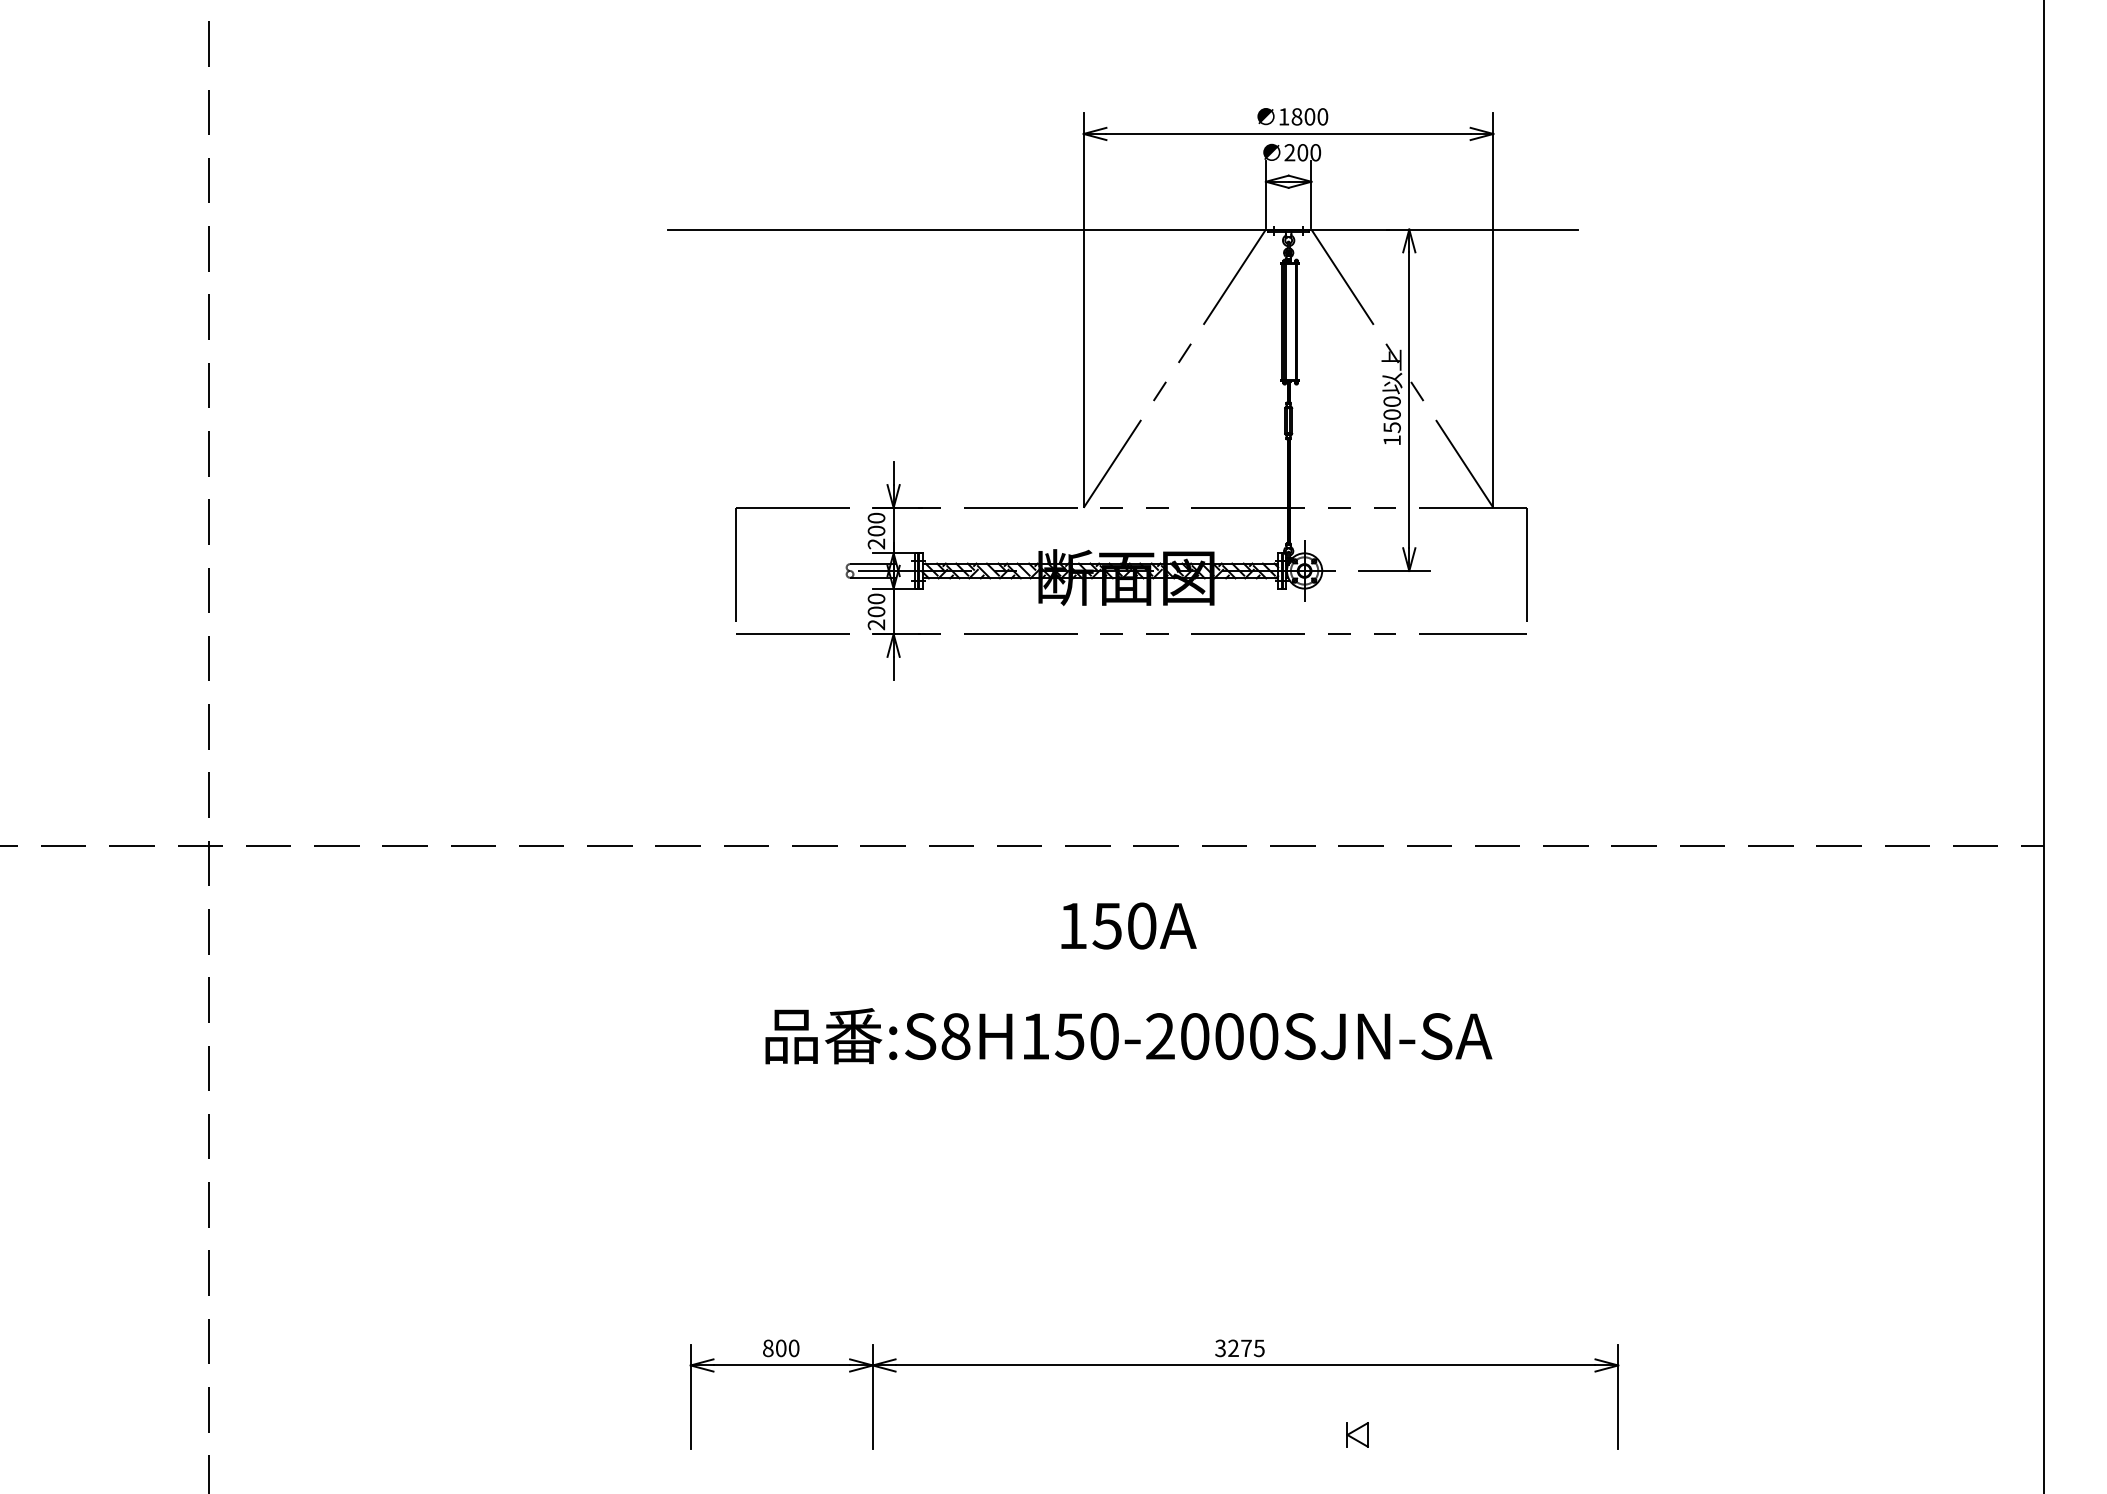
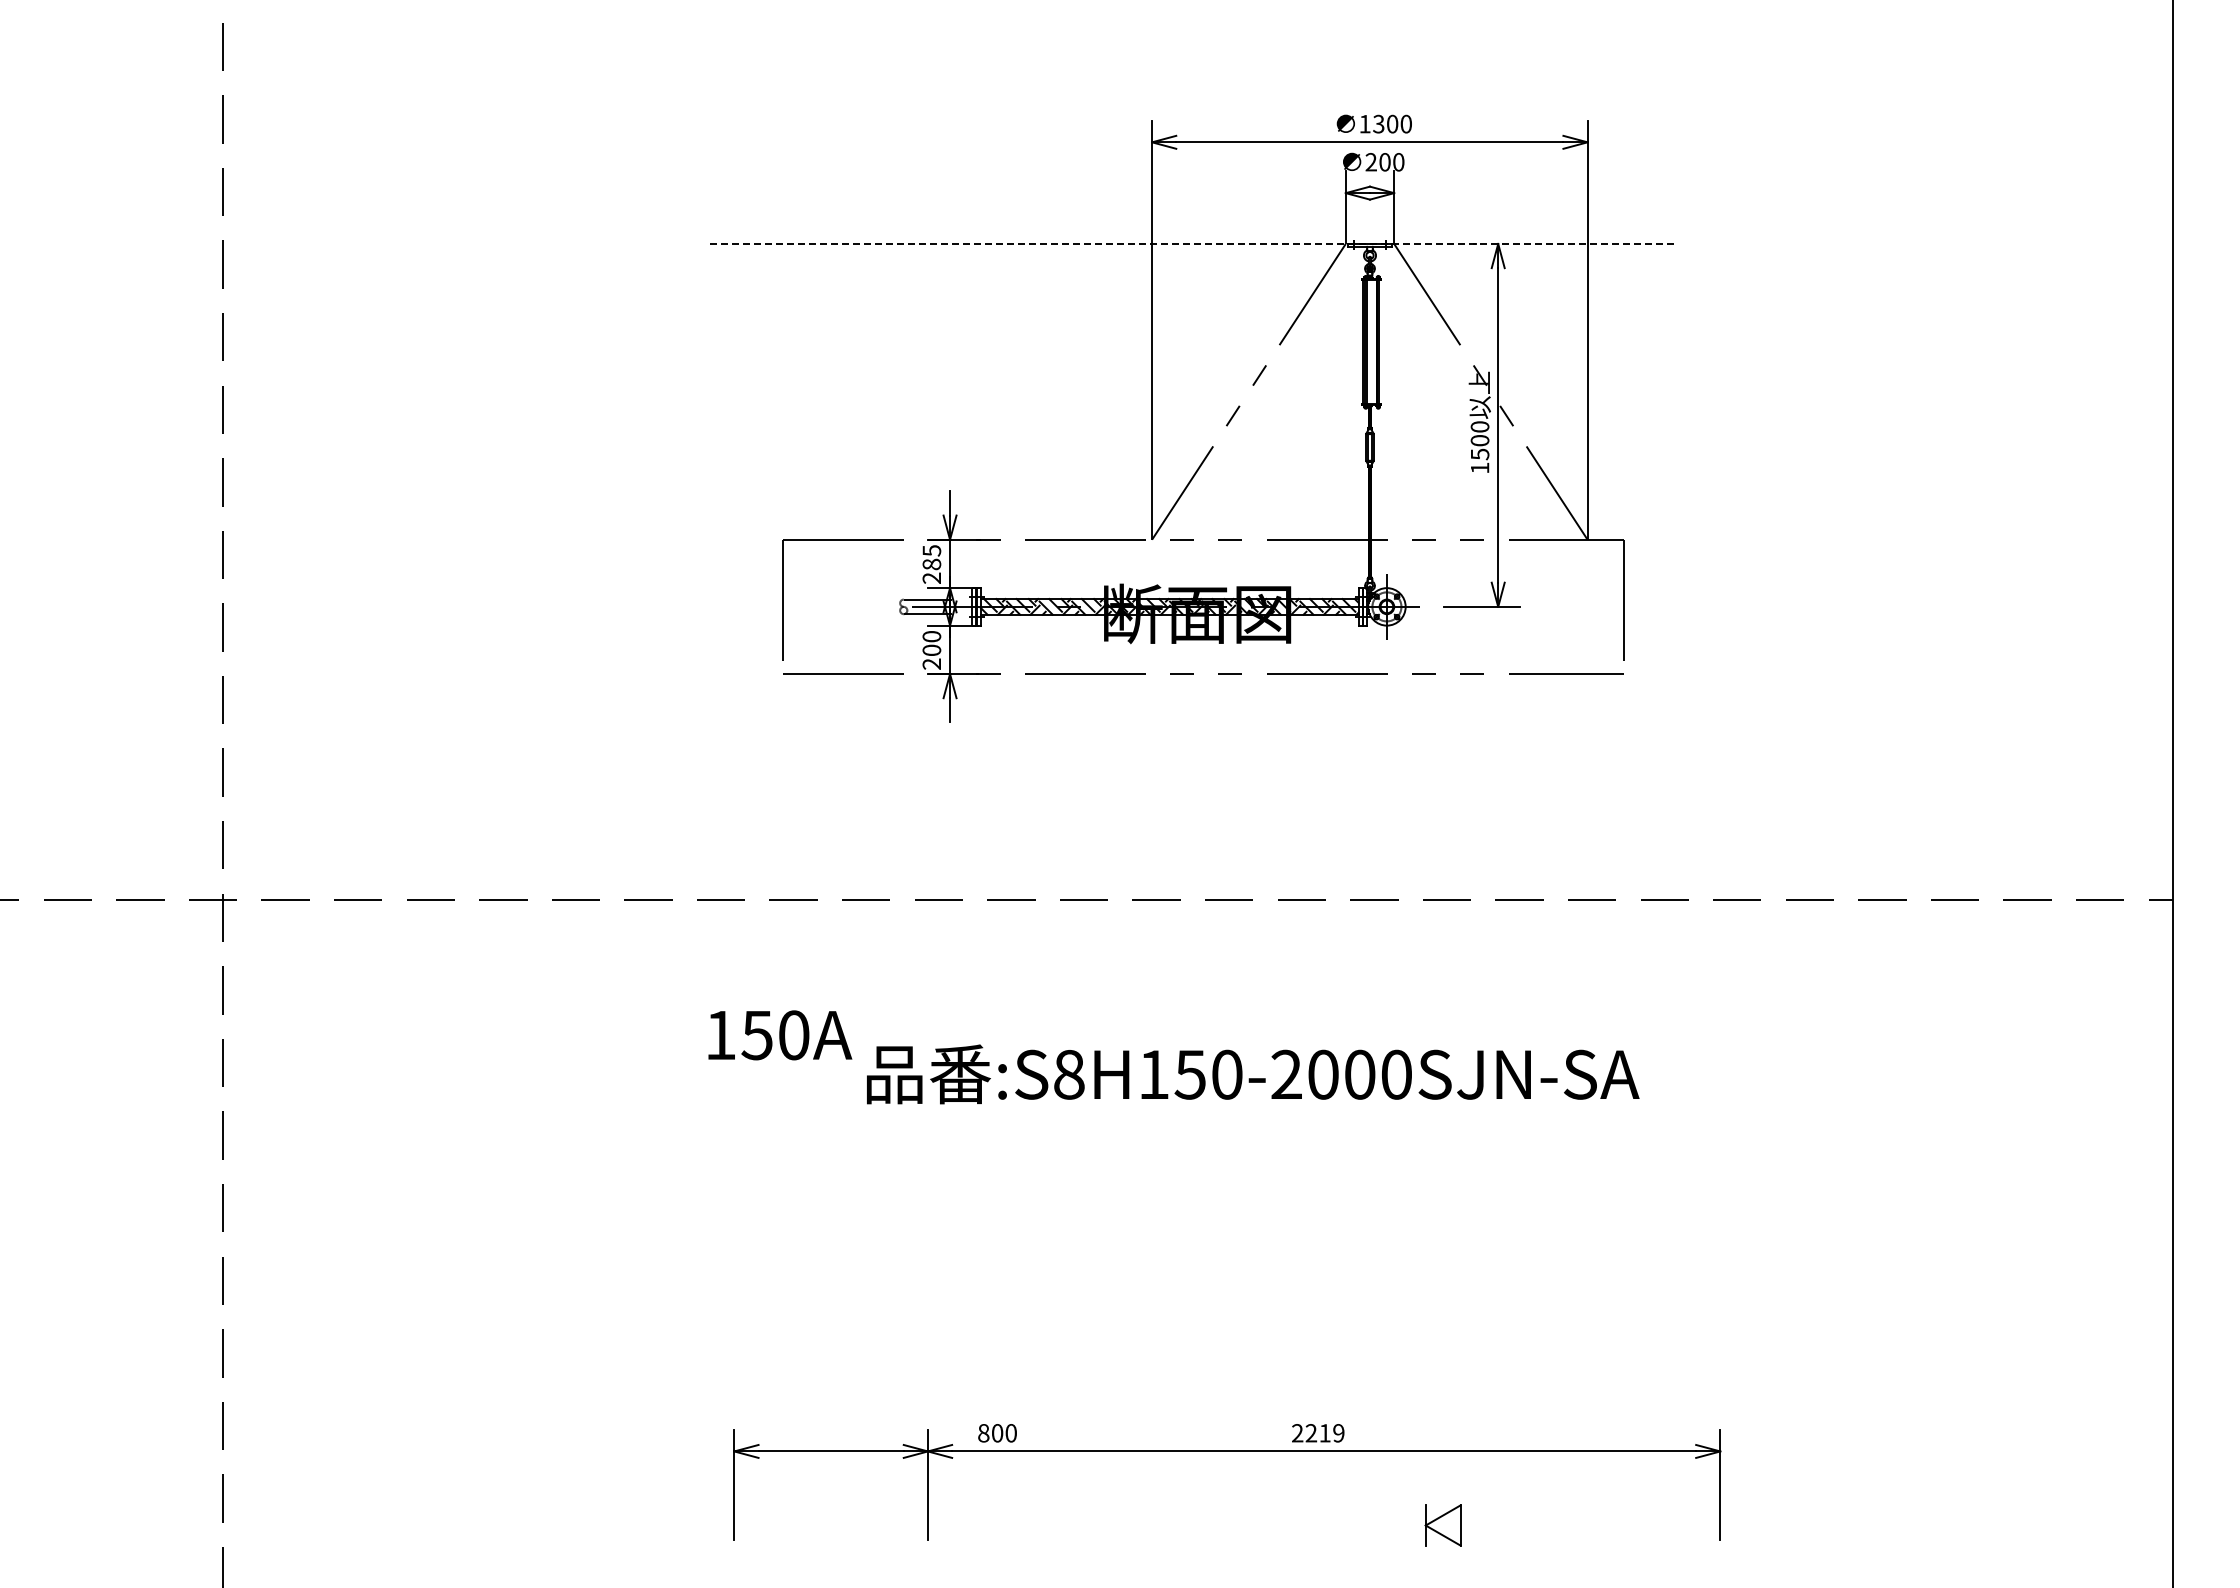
text: (1296, 116) -> (1378, 123), 1800 -> 1300
line: (1123, 229) -> (1194, 243), solid -> dashed
text: (876, 524) -> (931, 557), 200 -> 285
text: (1129, 926) -> (780, 1035), moved
text: (1129, 1036) -> (1253, 1074), moved
text: (781, 1348) -> (997, 1433), moved
text: (1239, 1348) -> (1317, 1433), 3275 -> 2219
part: (1357, 1434) -> (1443, 1524), size x1.6

